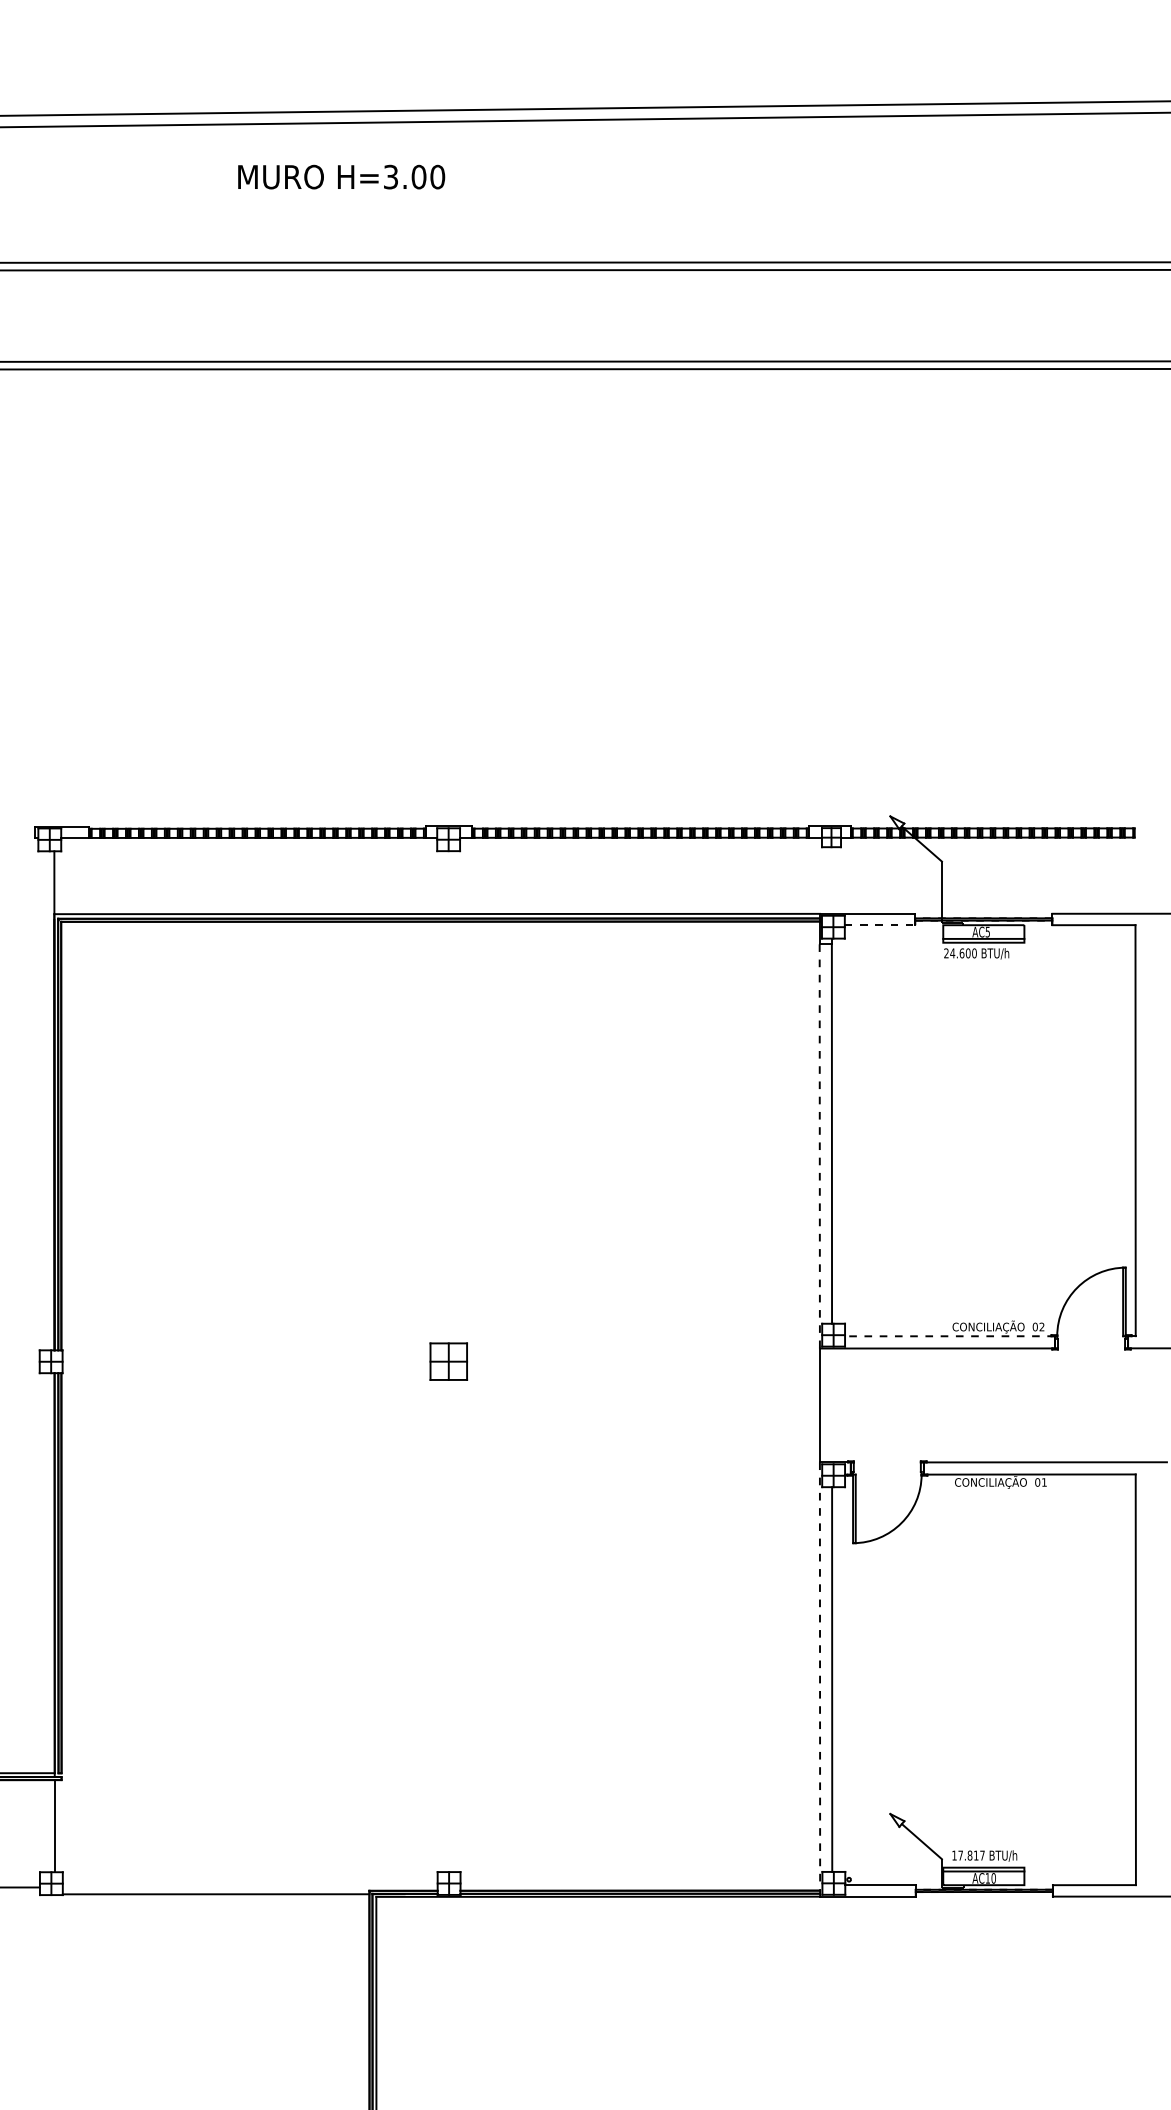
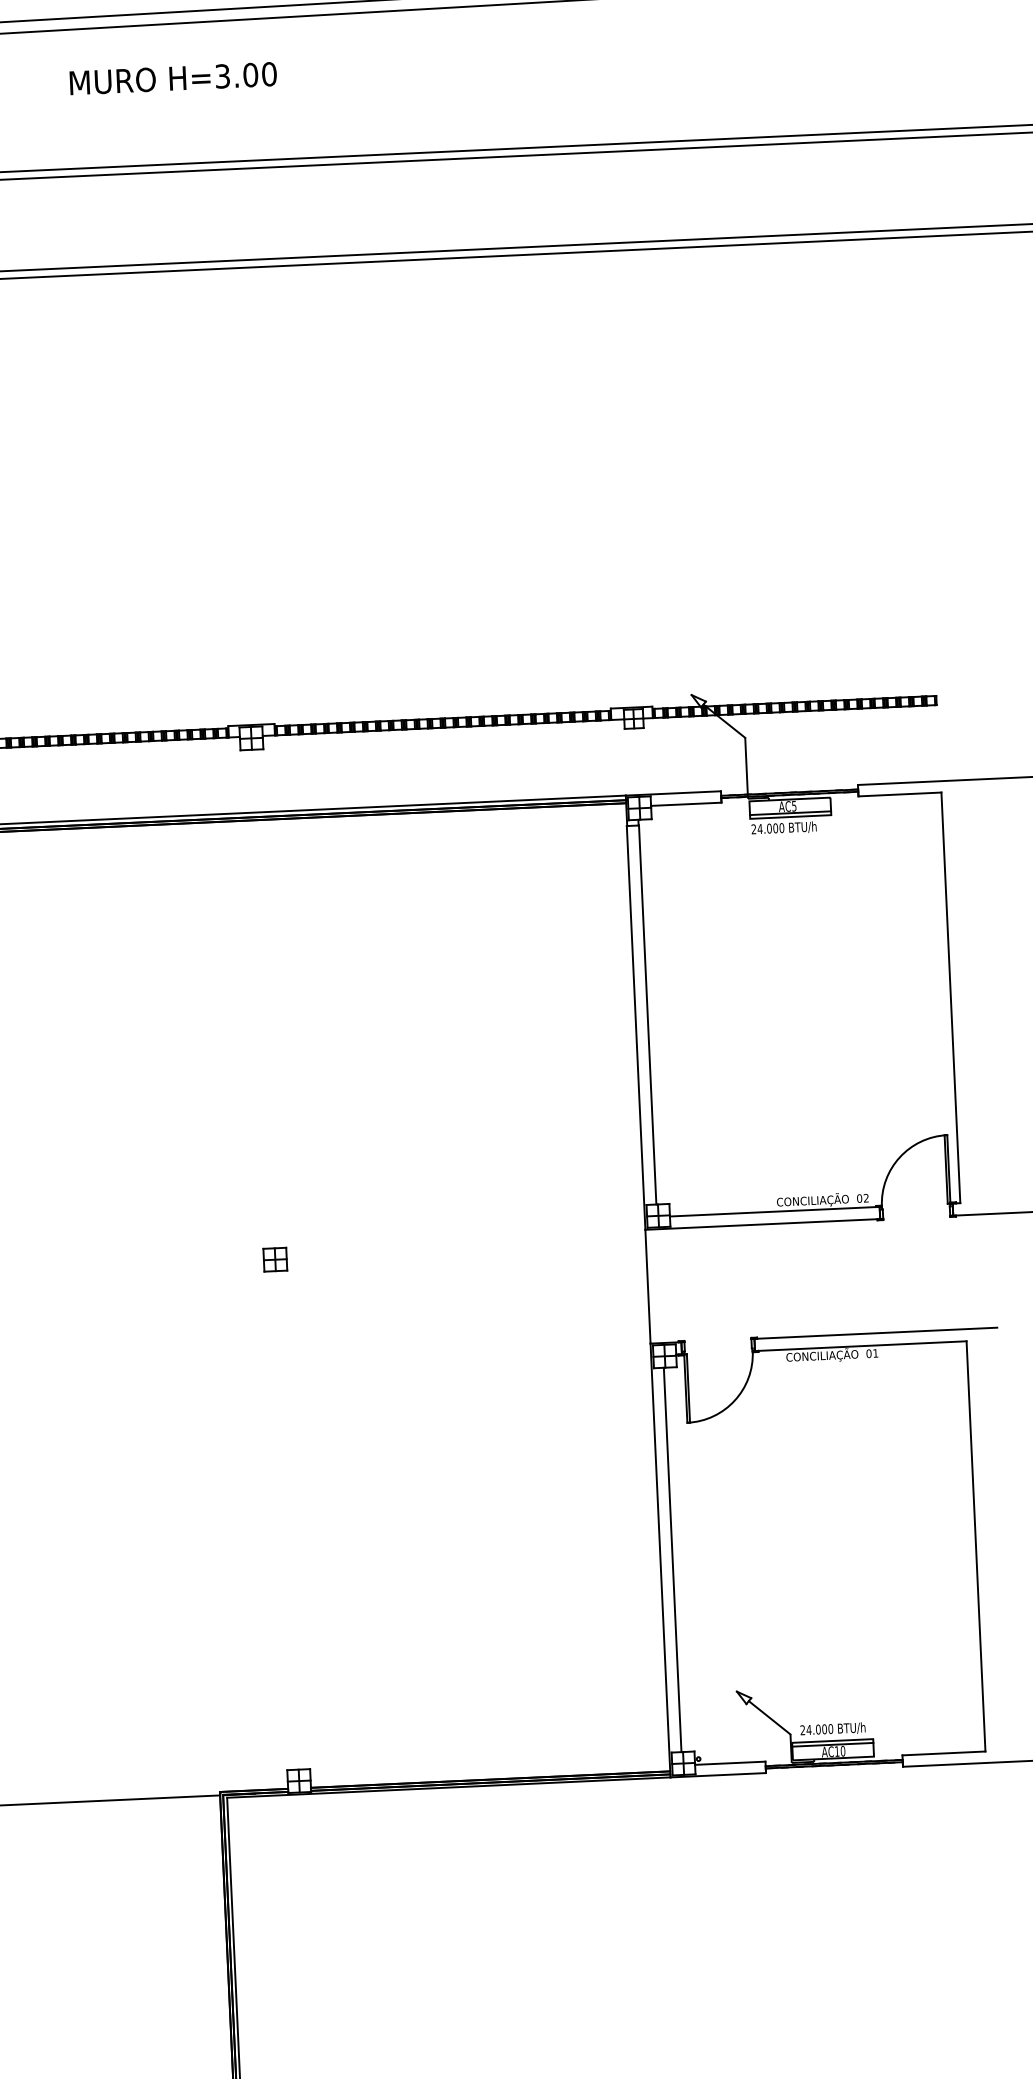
text: (341, 176) -> (173, 78), moved
line: (880, 925) -> (686, 804), dashed -> solid
text: (962, 952) -> (769, 827), 24.600 -> 24.000
line: (819, 1146) -> (635, 1028), dashed -> solid
line: (950, 1336) -> (775, 1211), dashed -> solid
part: (448, 1361) -> (274, 1259), size x0.62
line: (820, 1680) -> (661, 1561), dashed -> solid
text: (968, 1855) -> (816, 1729), 17.817 -> 24.000

